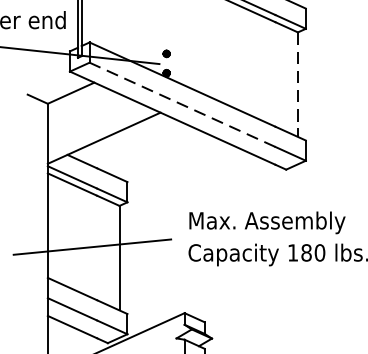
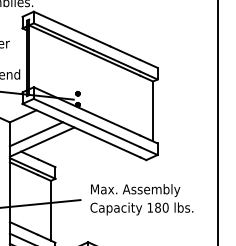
line: (298, 84) -> (153, 111), dashed -> solid
line: (181, 103) -> (86, 122), dashed -> solid
line: (92, 124) -> (35, 134), added

